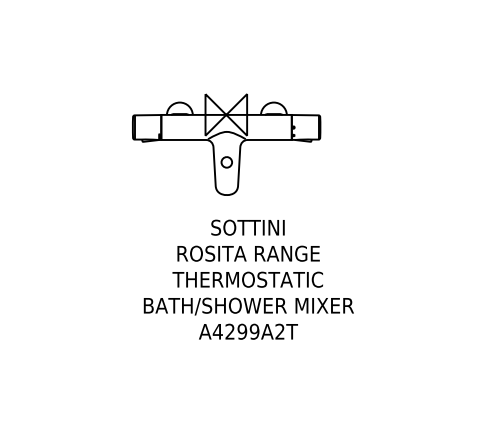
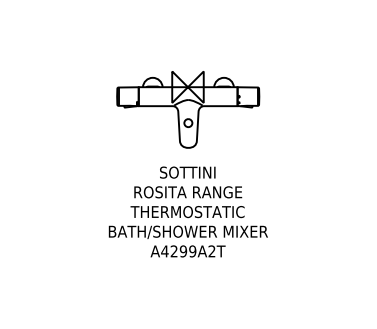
part: (226, 144) -> (188, 109), moved

